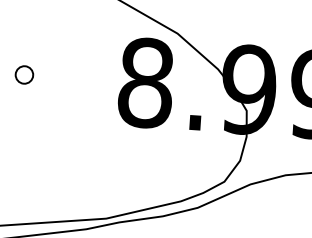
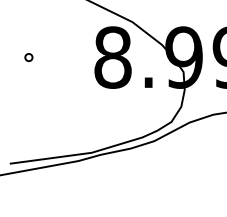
part: (23, 74) -> (28, 57), size x0.6

